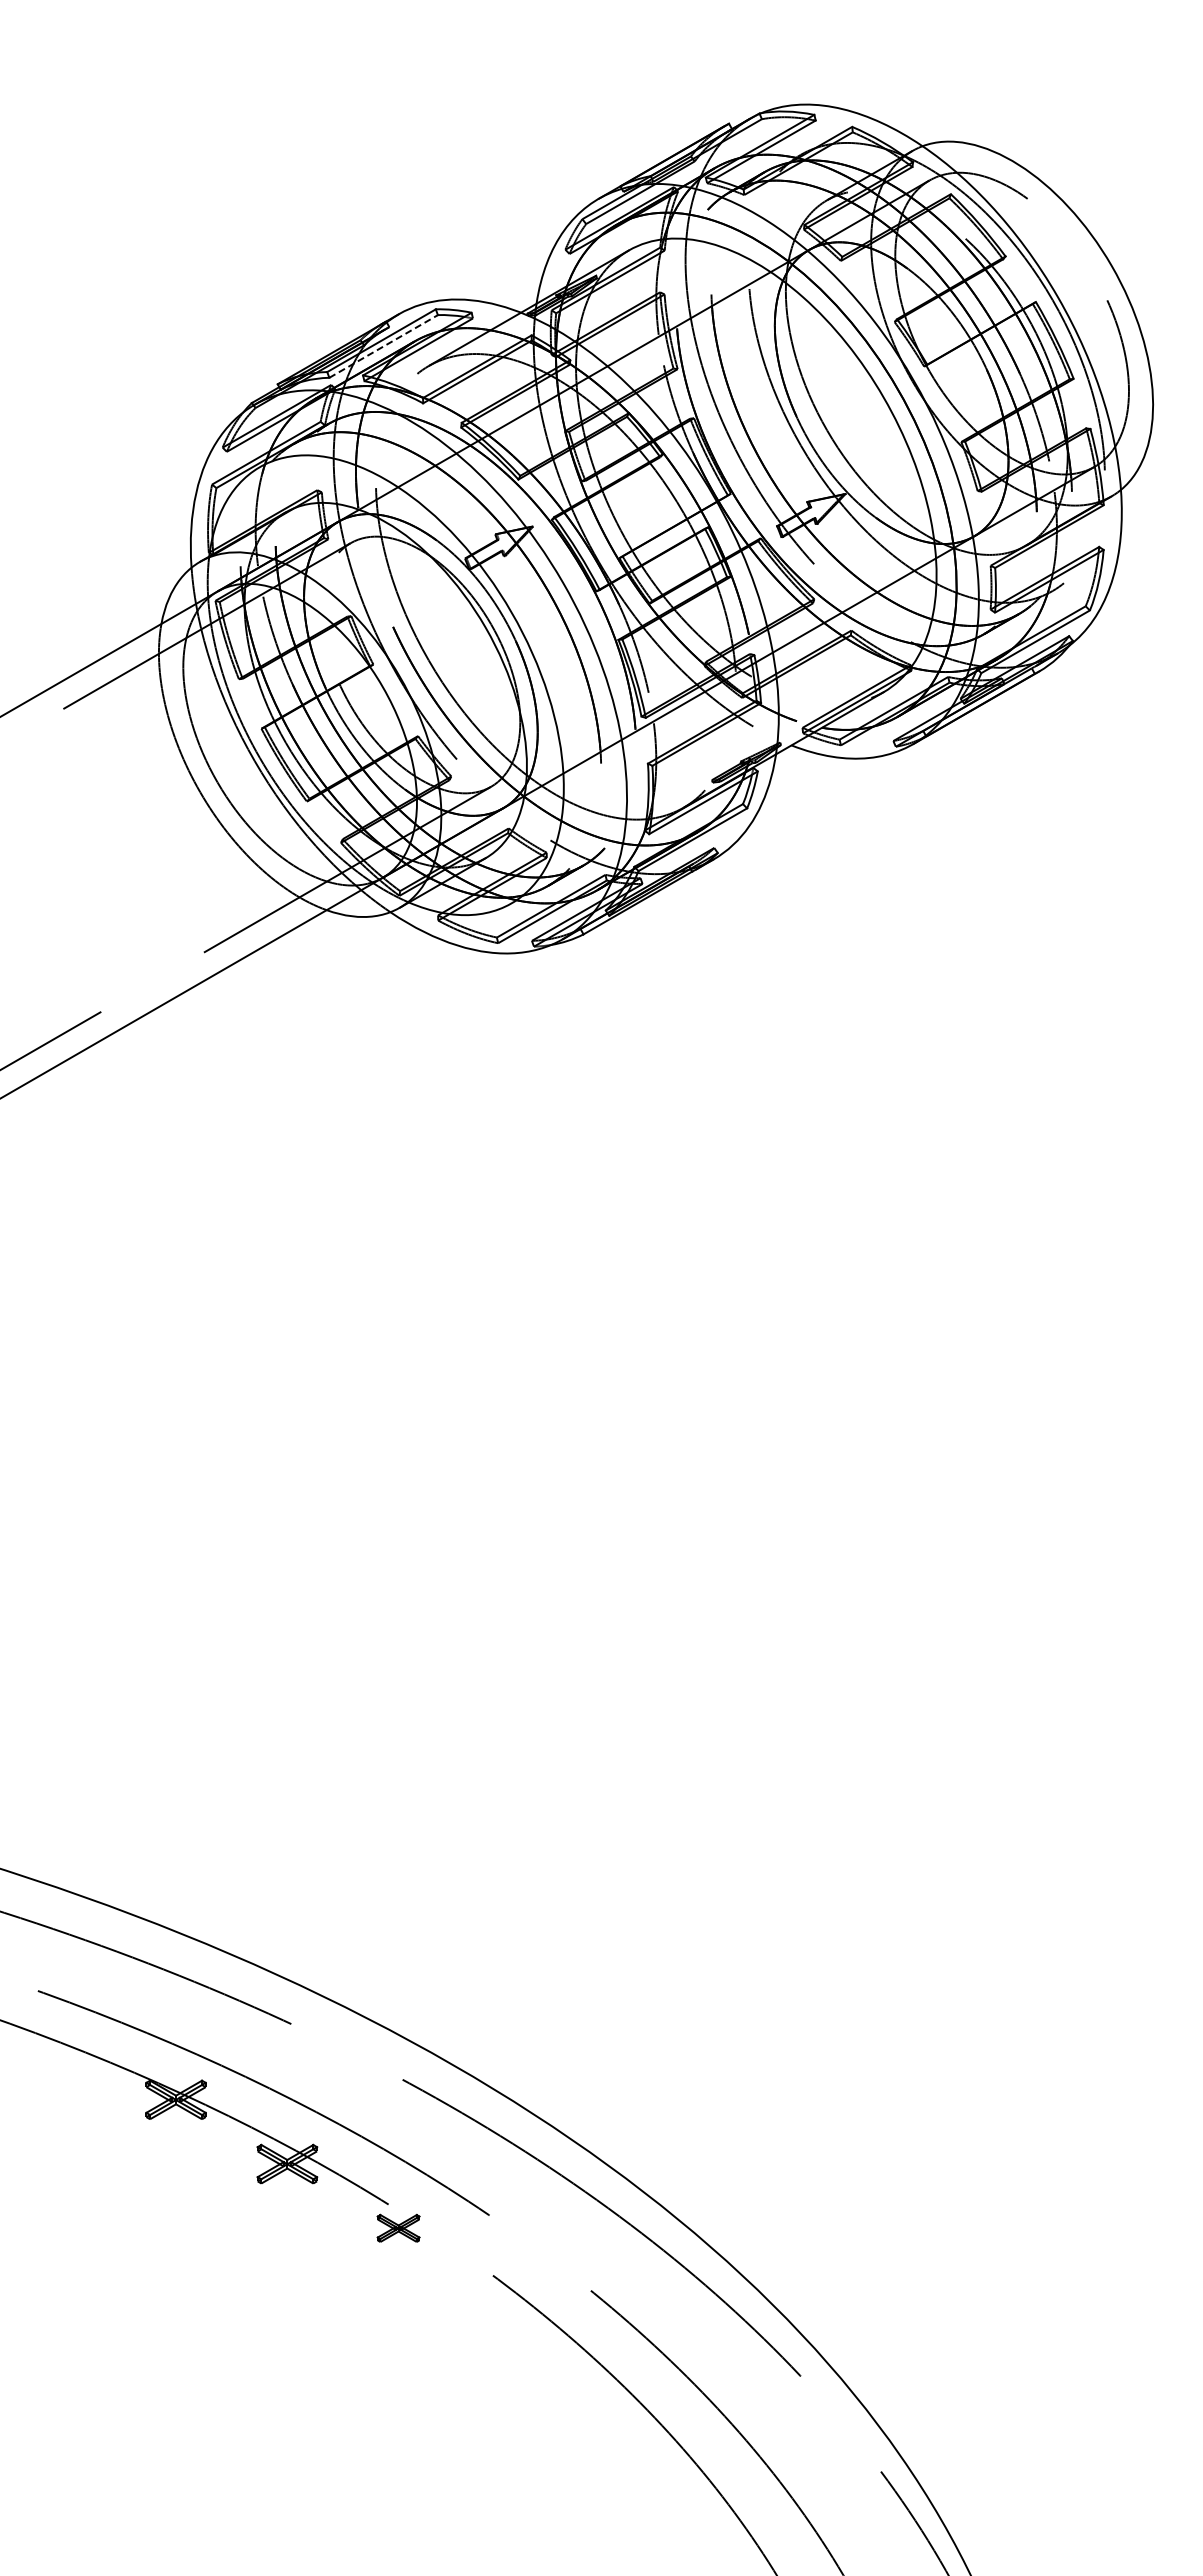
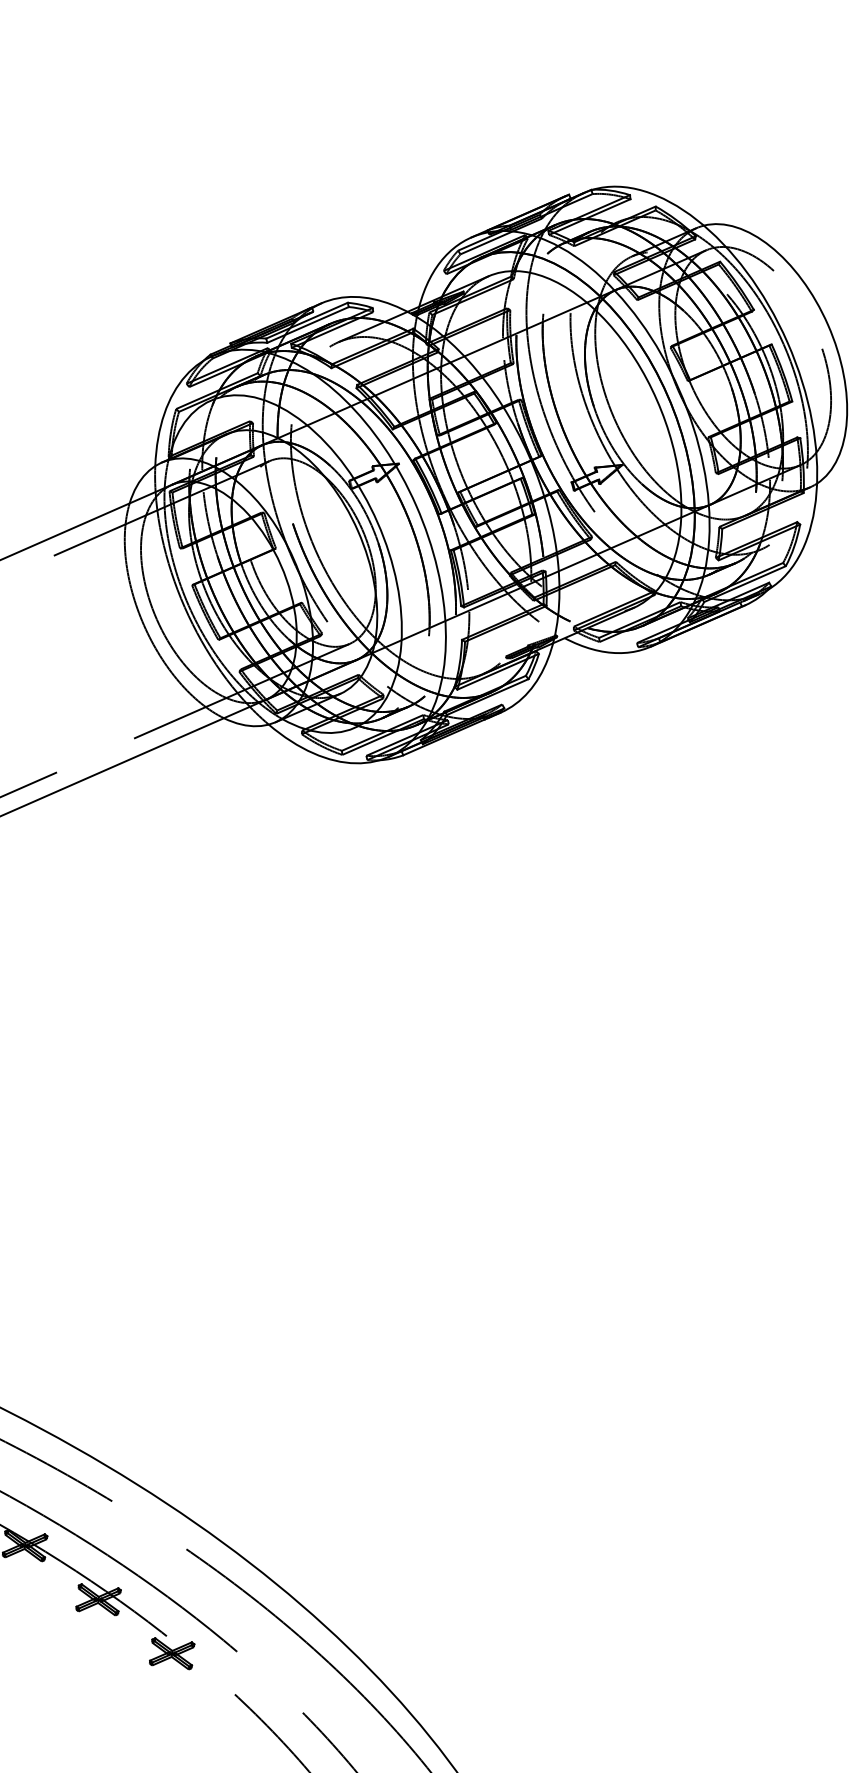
line: (383, 346) -> (307, 324), dashed -> solid
part: (398, 2228) -> (171, 1653), size x1.43

